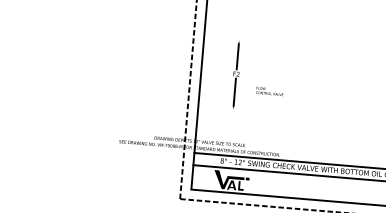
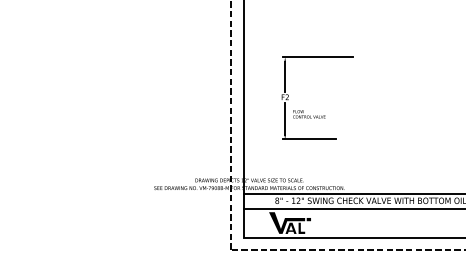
line: (267, 42) -> (318, 57), added
text: (269, 91) -> (309, 114), moved
line: (253, 111) -> (309, 139), added

